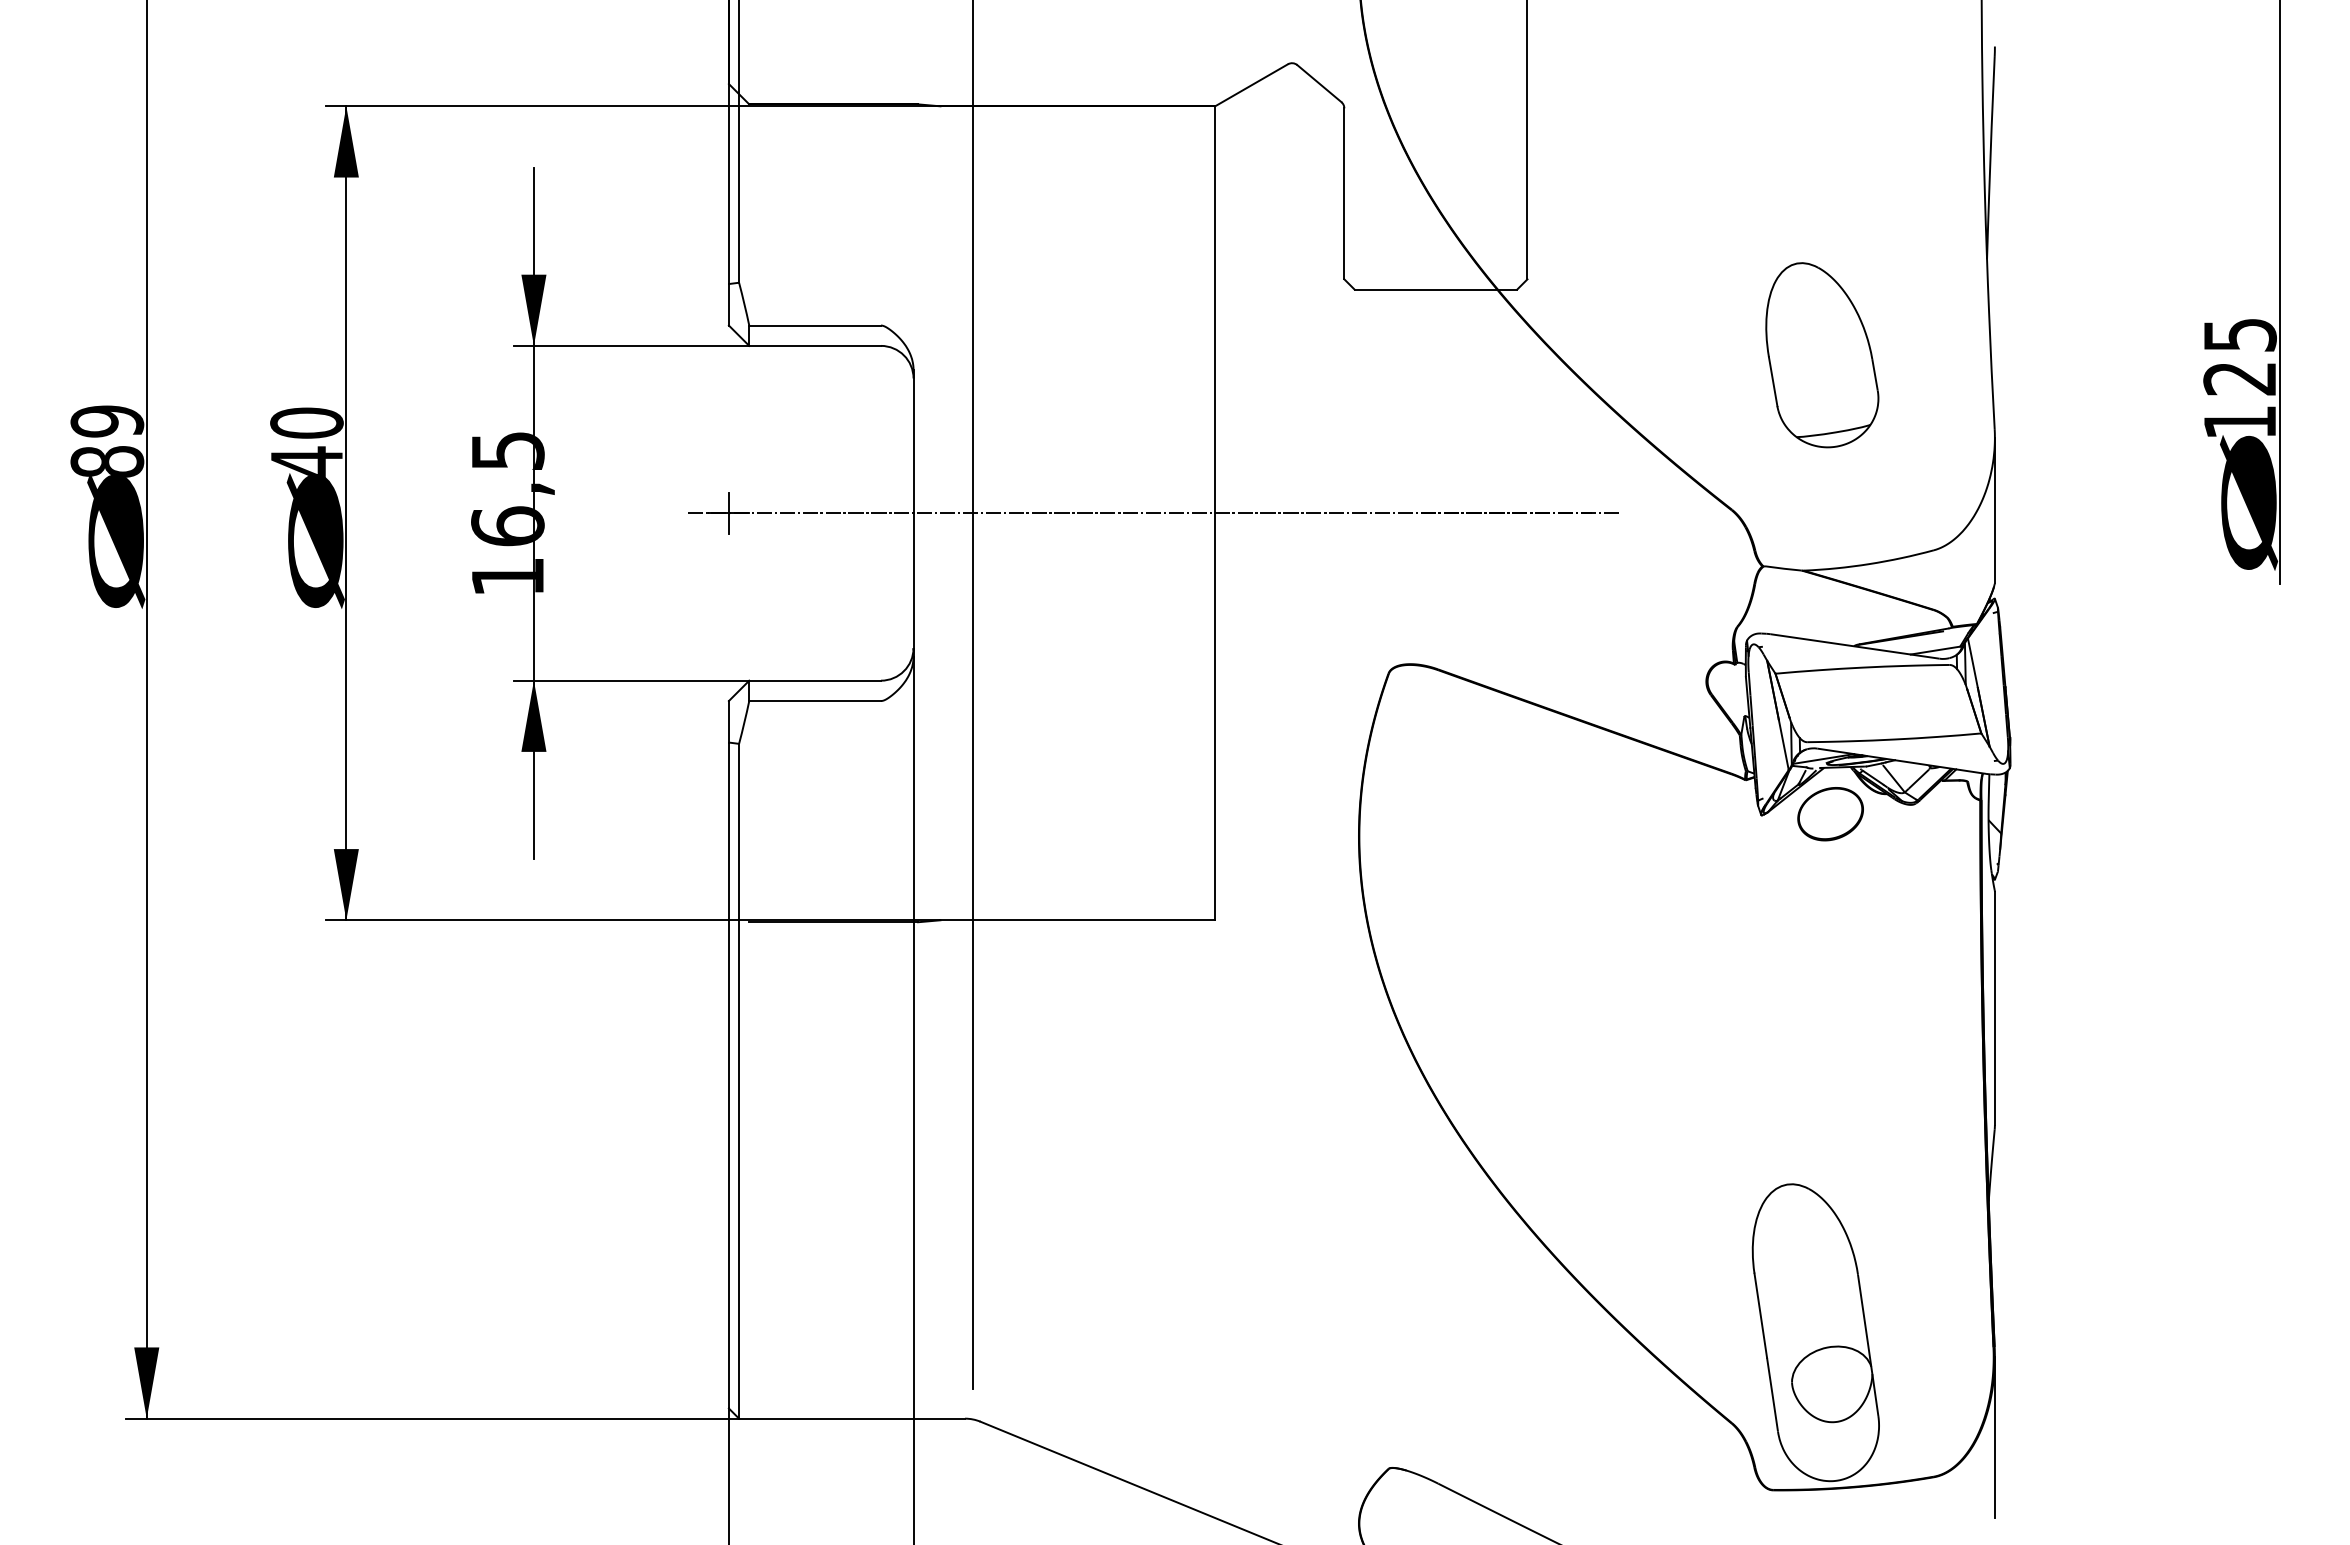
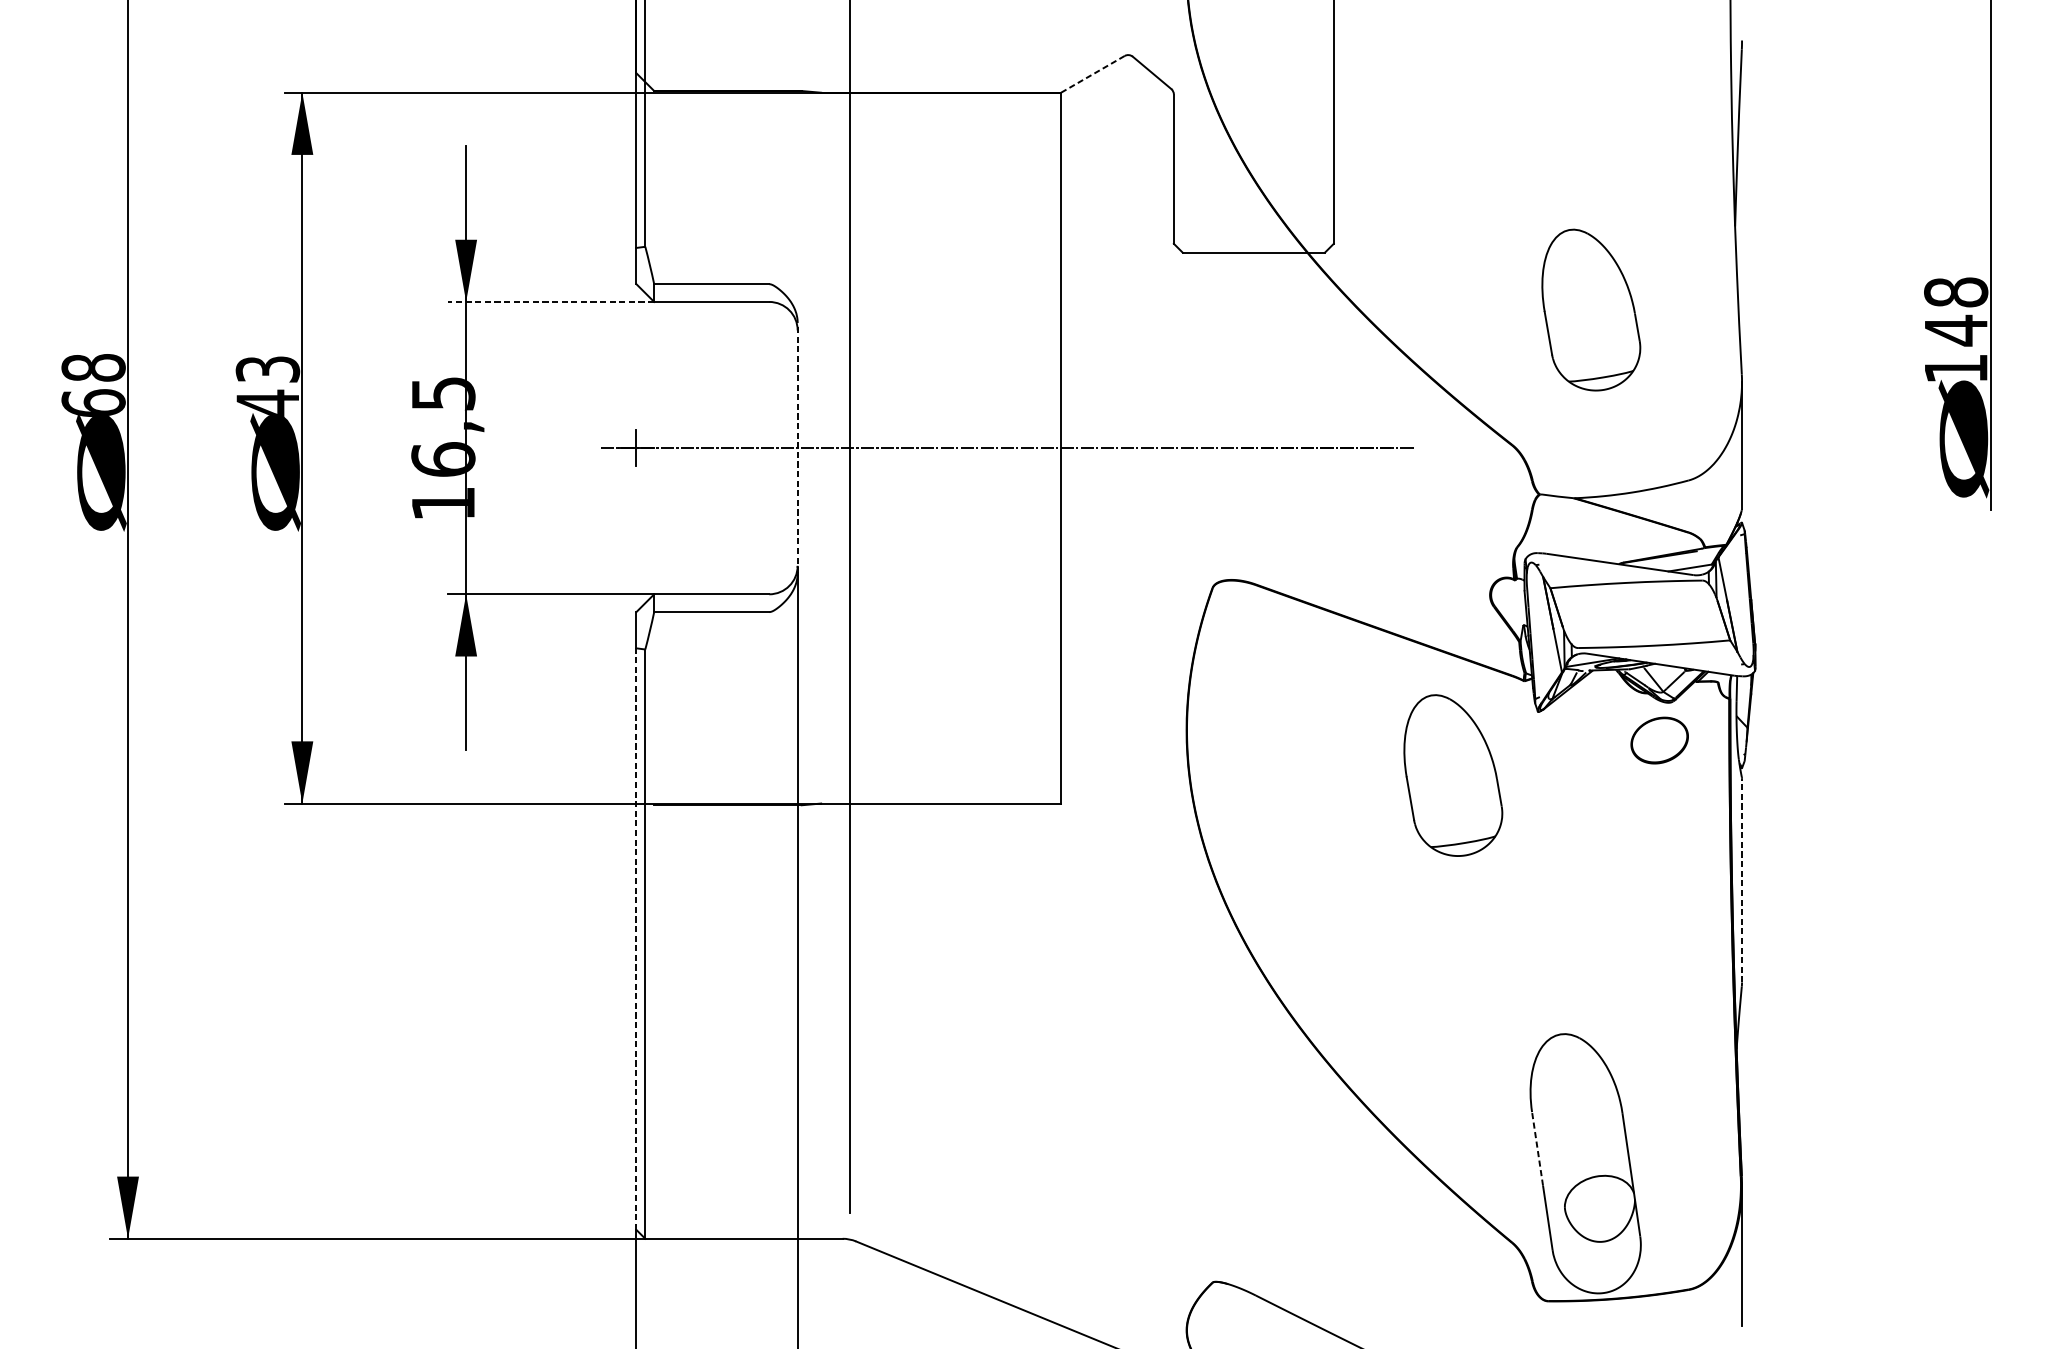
line: (1251, 85) -> (1092, 74), solid -> dashed
line: (631, 345) -> (551, 301), solid -> dashed
text: (2239, 357) -> (1955, 312), 125 -> 148
text: (306, 422) -> (267, 368), 40 -> 43
text: (107, 441) -> (93, 385), 89 -> 68
line: (913, 512) -> (797, 447), solid -> dashed
part: (1830, 814) -> (1659, 740), moved
part: (1664, 888) -> (1453, 775), added
line: (1994, 1008) -> (1741, 880), solid -> dashed
line: (728, 1075) -> (636, 939), solid -> dashed
line: (1760, 1315) -> (1537, 1148), solid -> dashed

